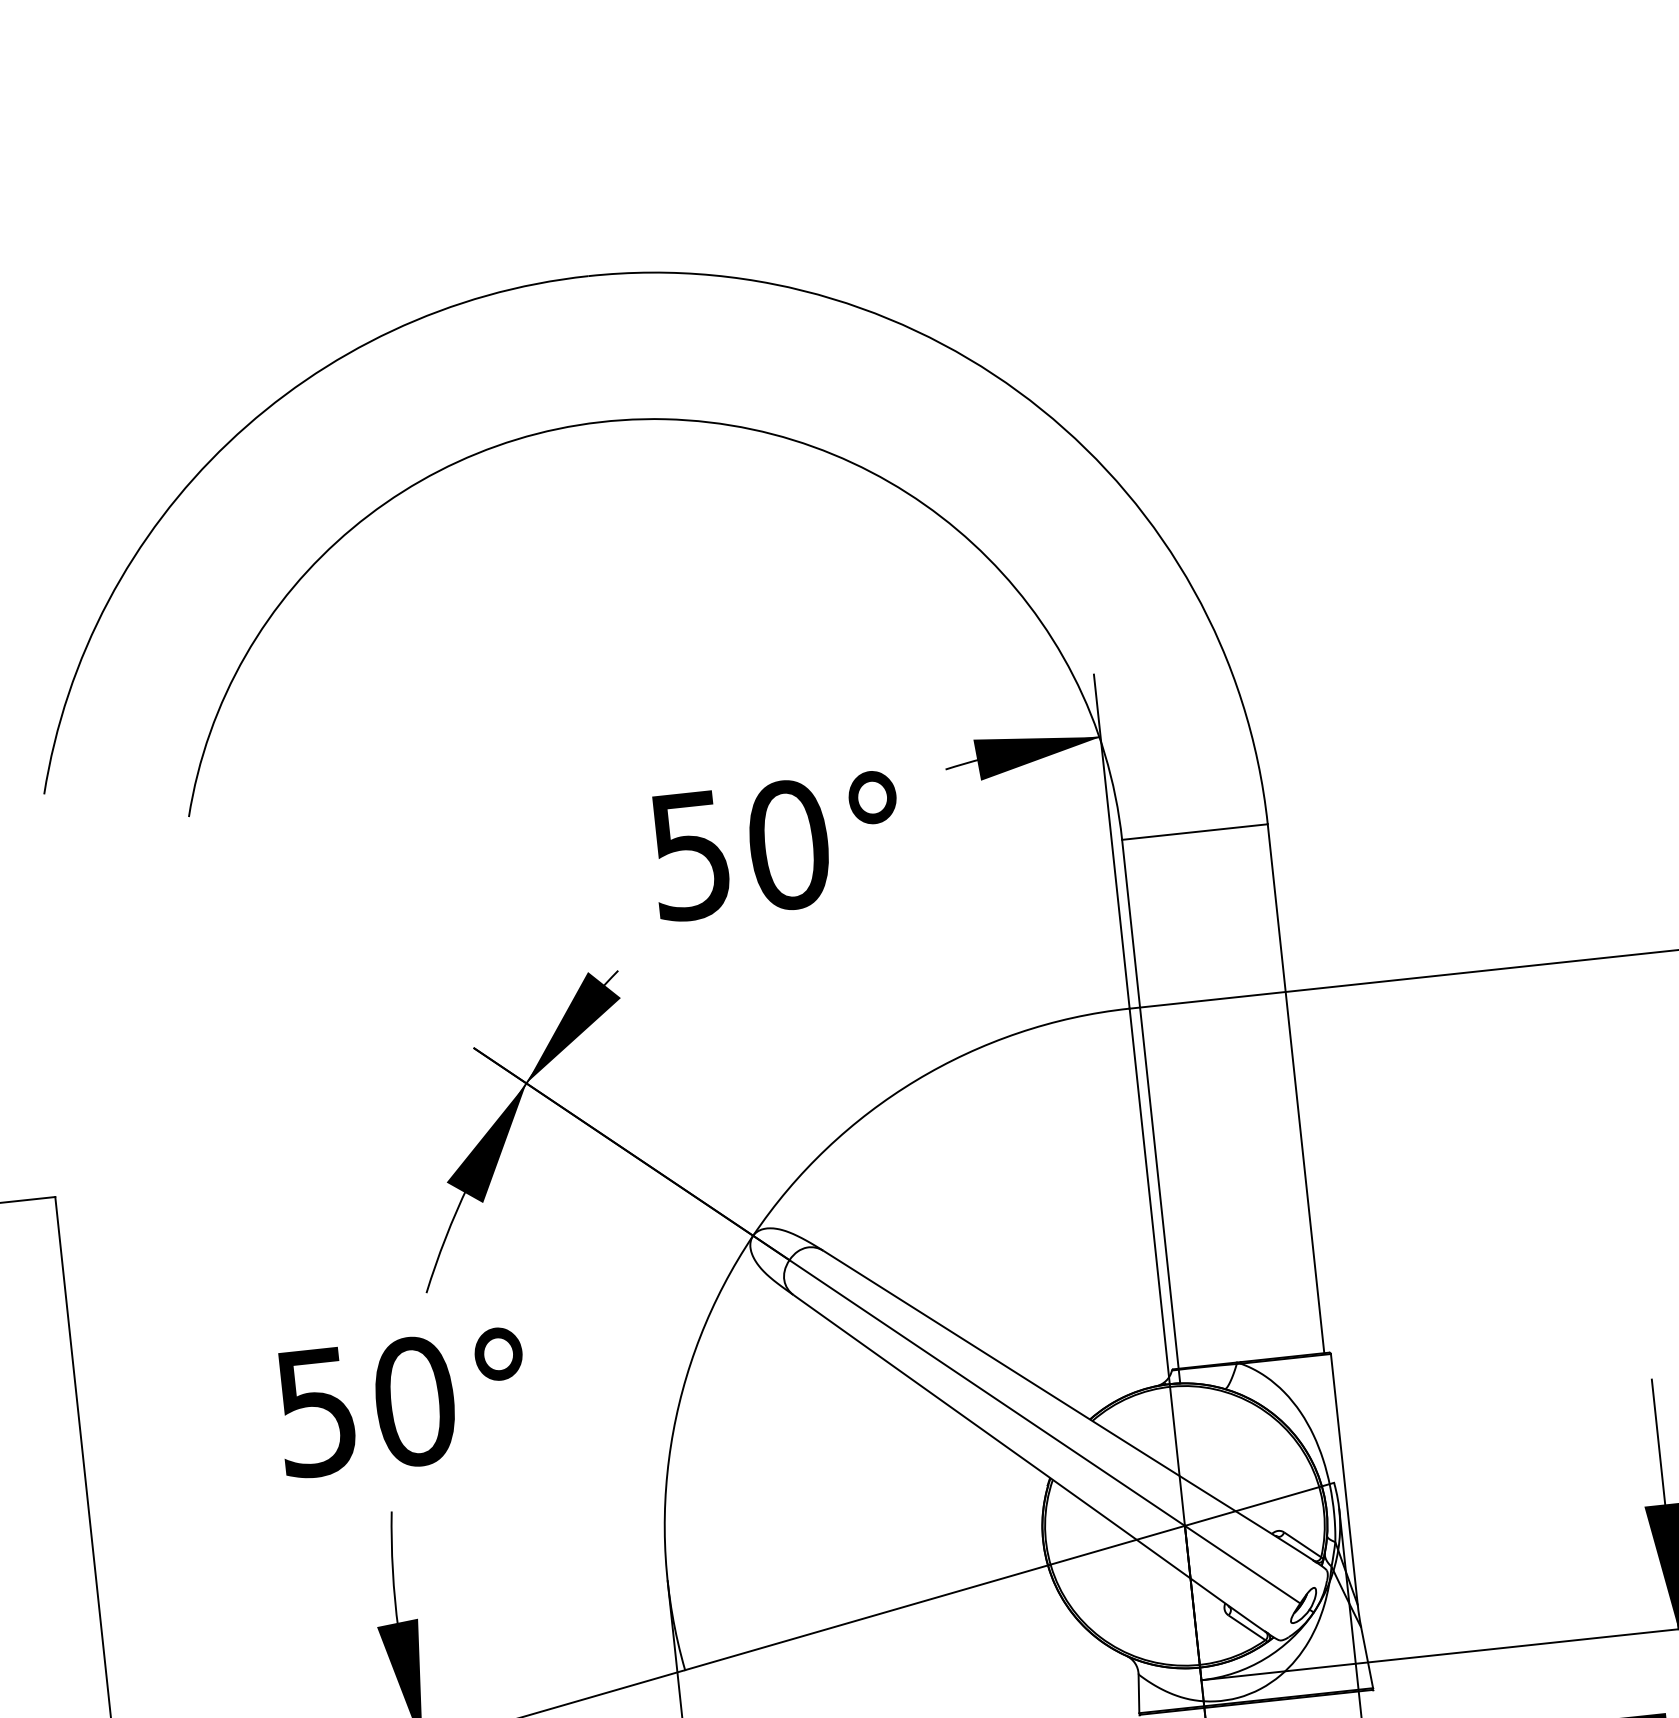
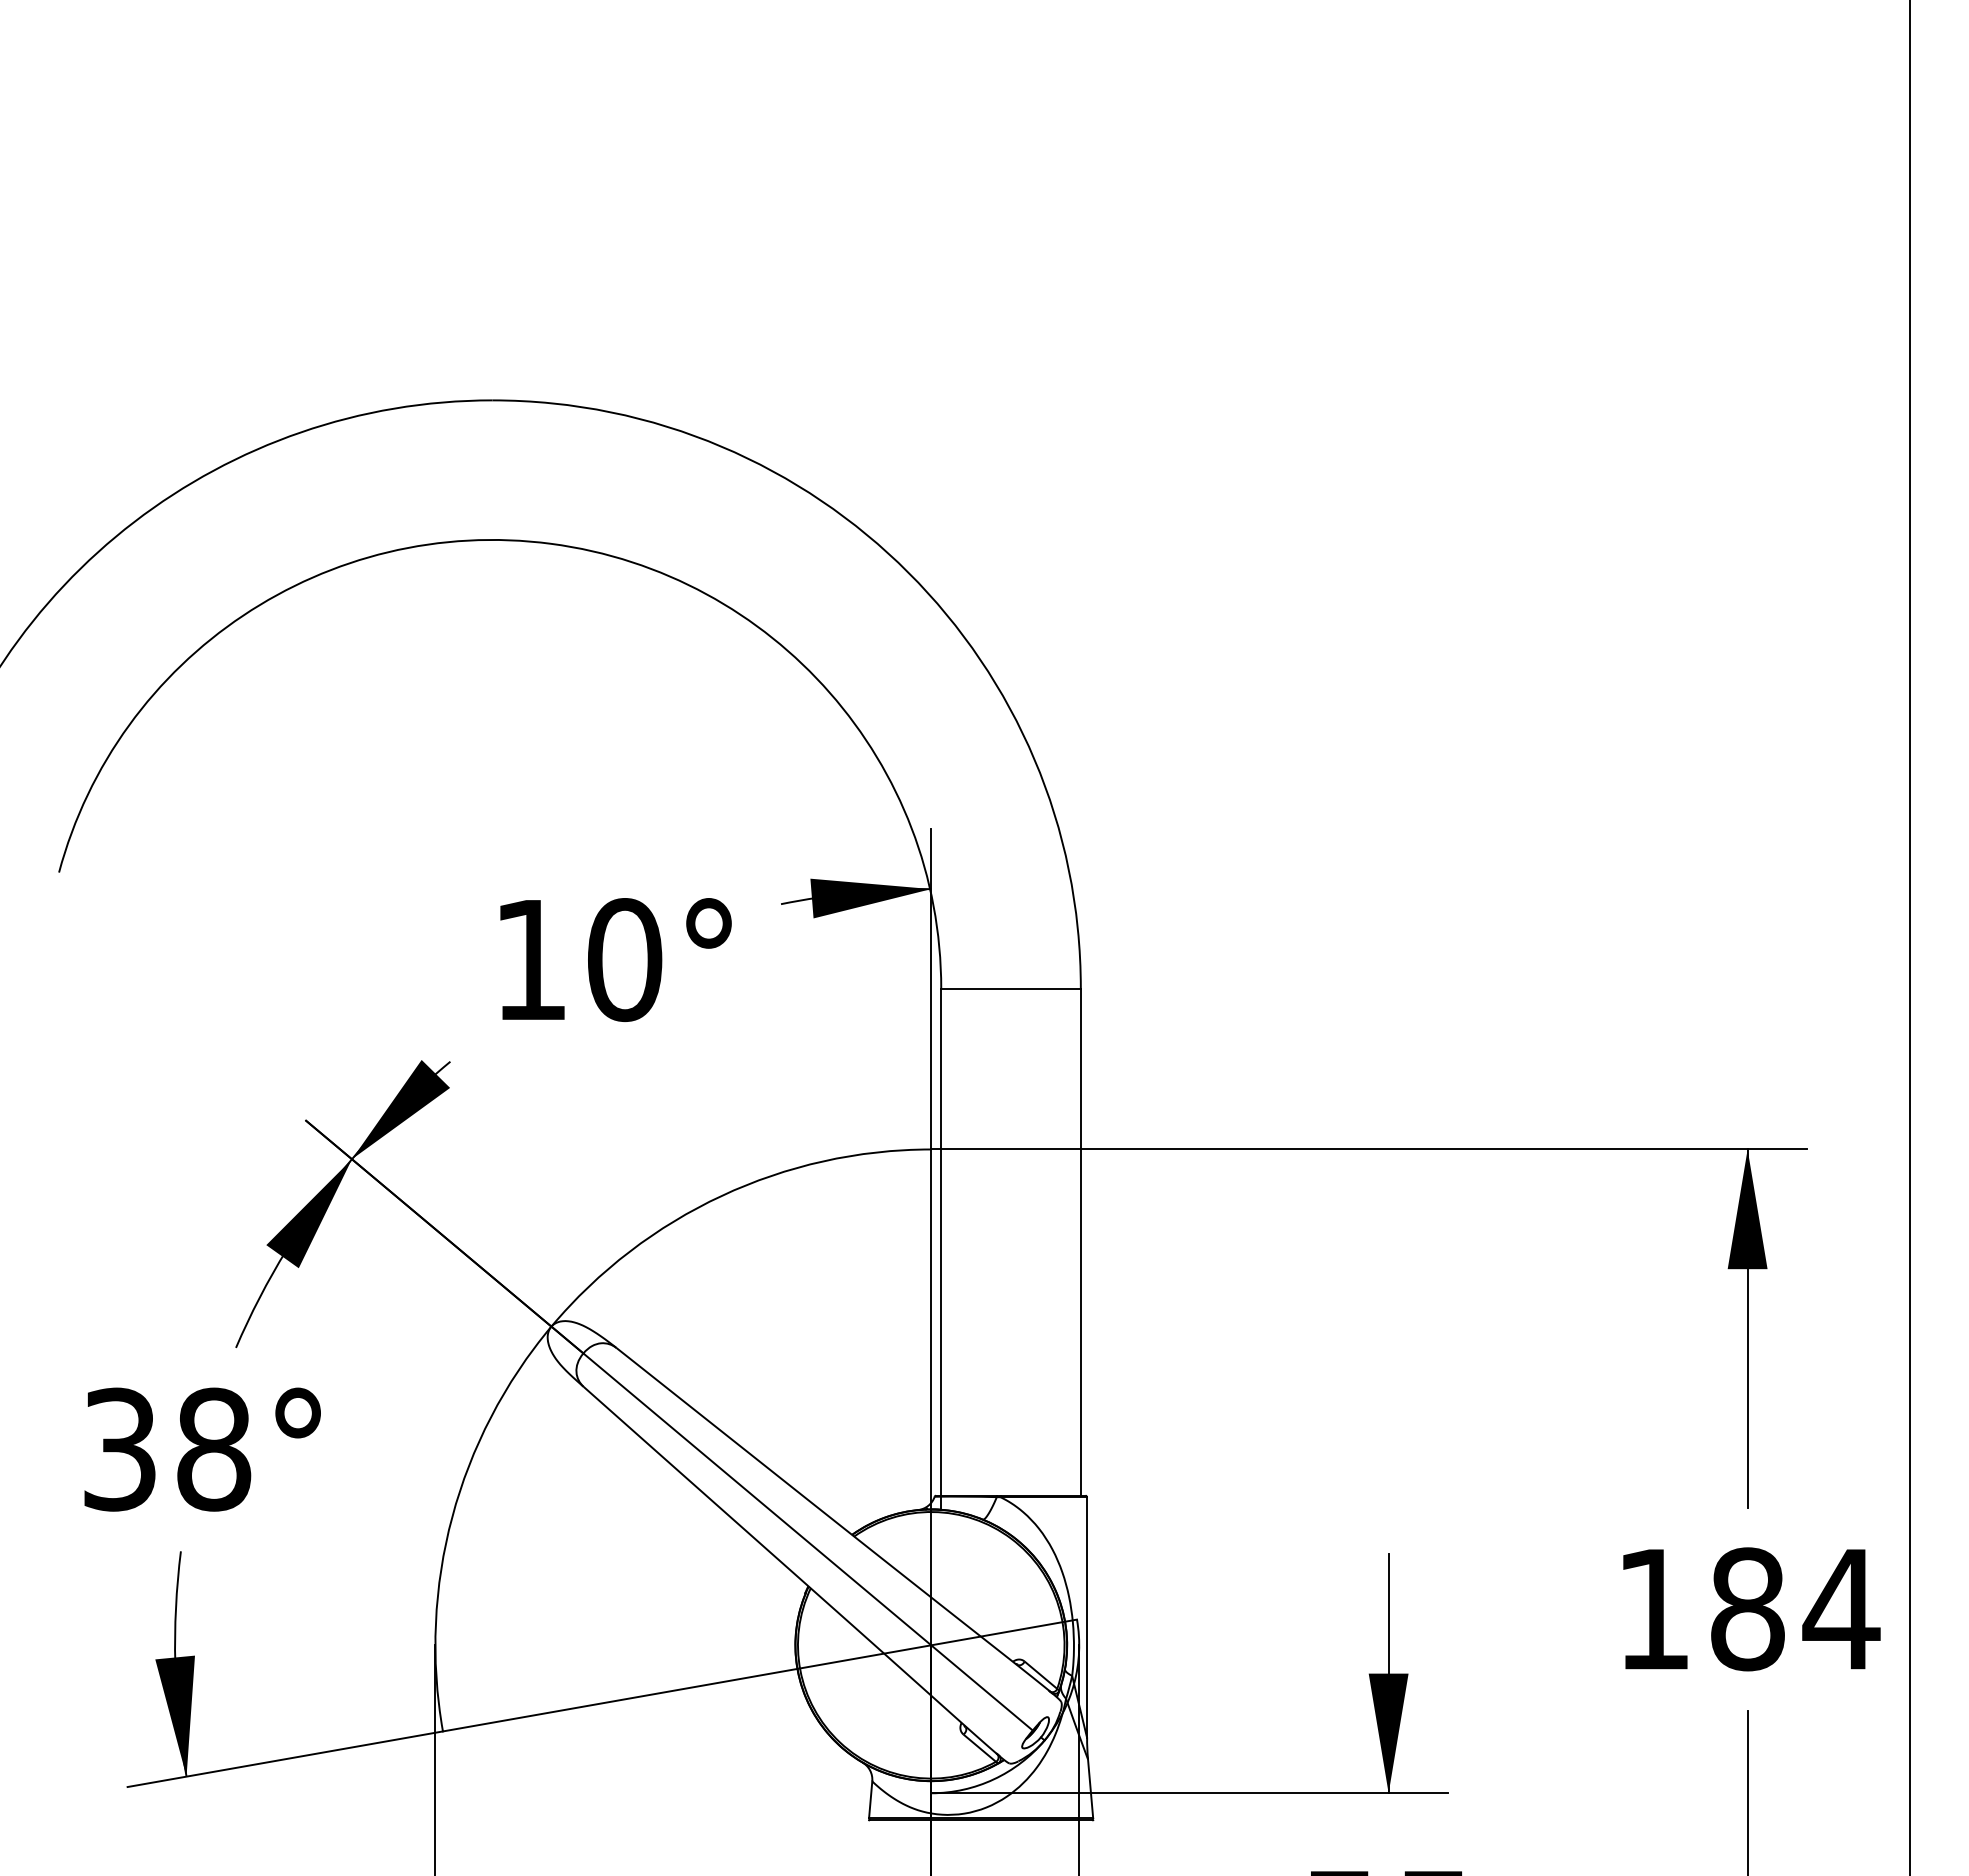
text: (690, 857) -> (530, 961), 50° -> 10°
text: (366, 1406) -> (167, 1449), 50° -> 38°

